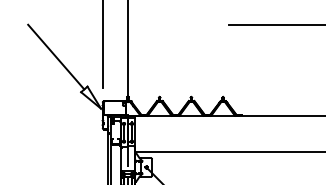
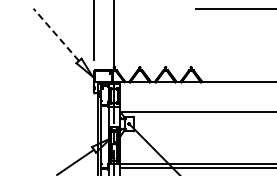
line: (56, 56) -> (56, 34), solid -> dashed

